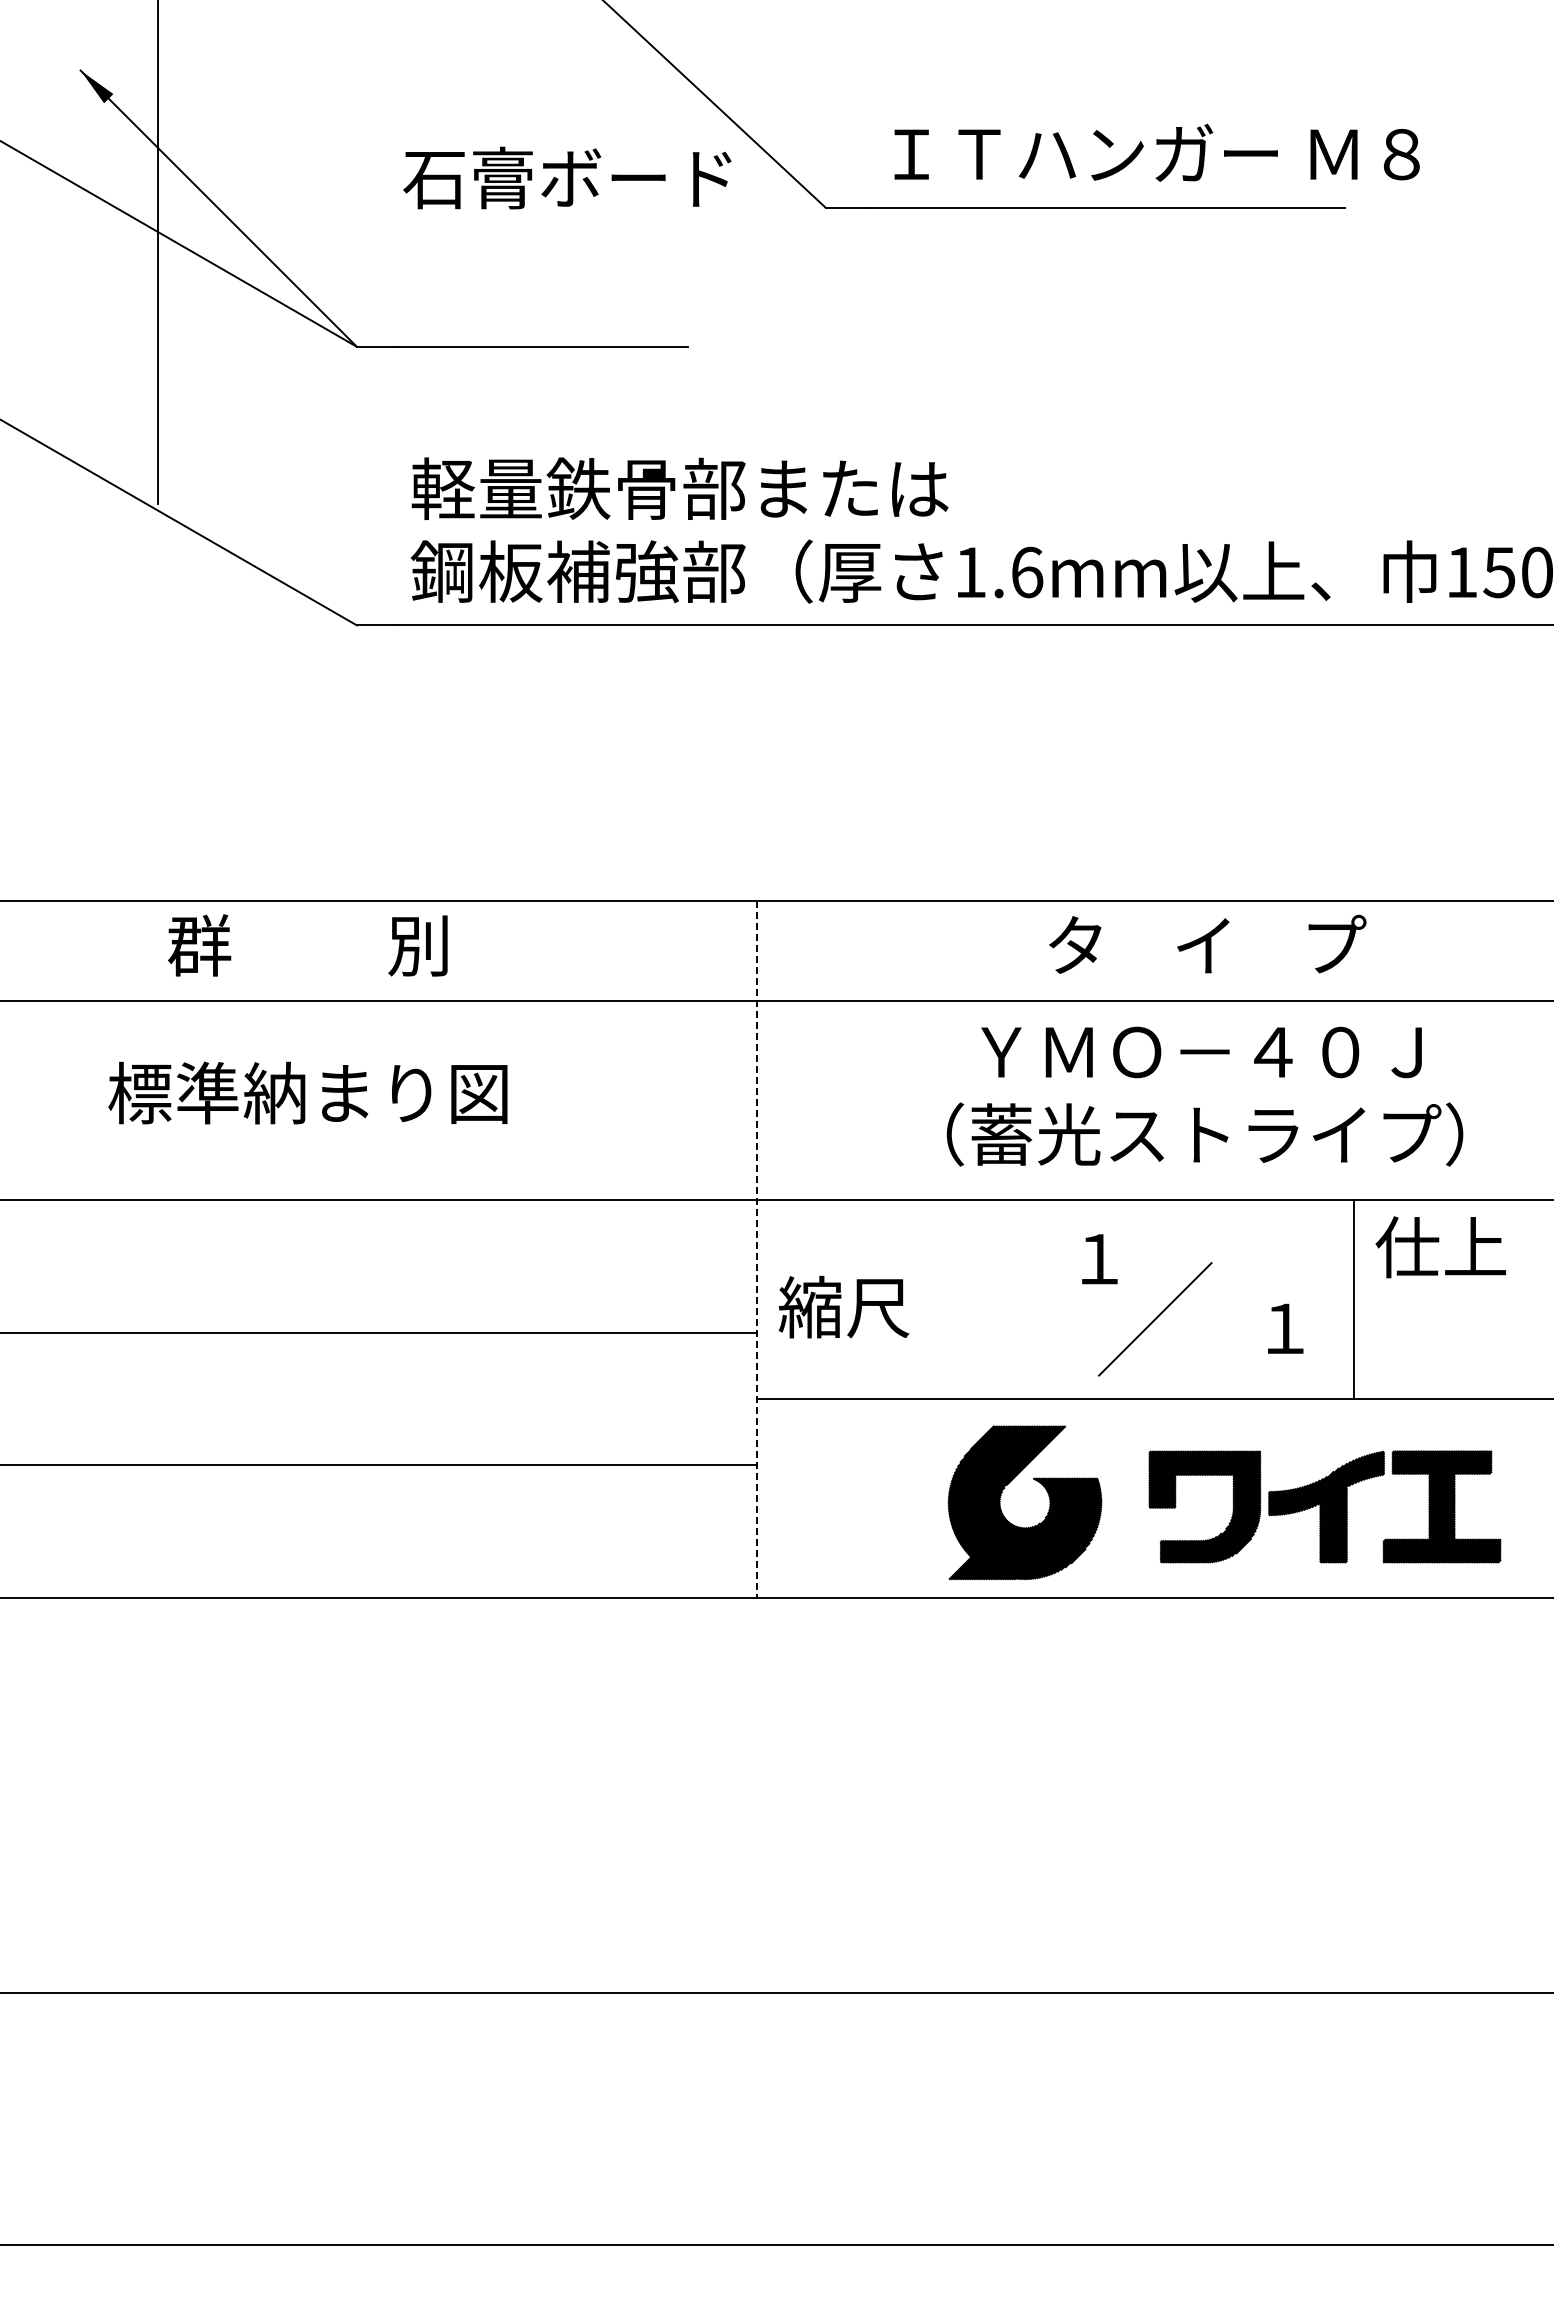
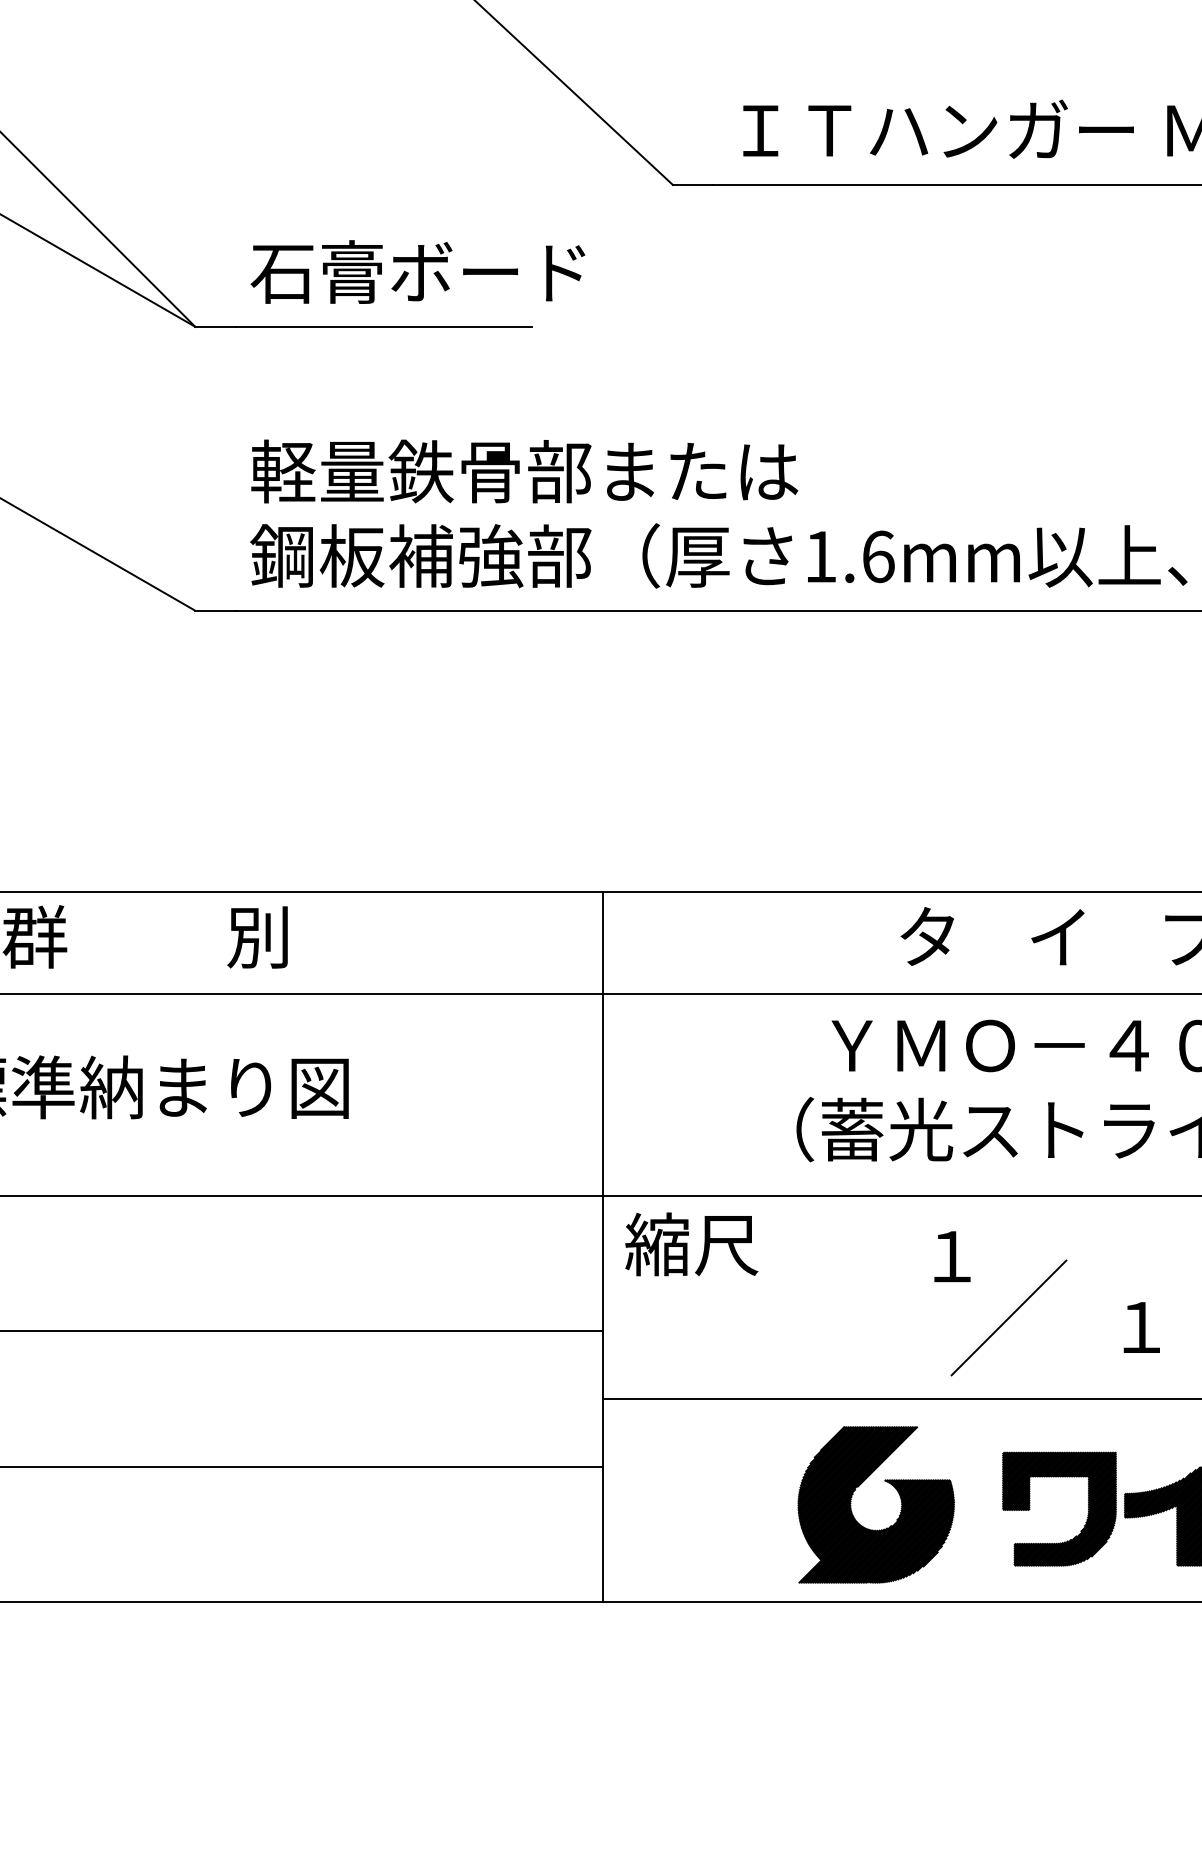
text: (567, 177) -> (418, 271), moved
line: (757, 1250) -> (603, 1247), dashed -> solid
text: (843, 1306) -> (691, 1243), moved

